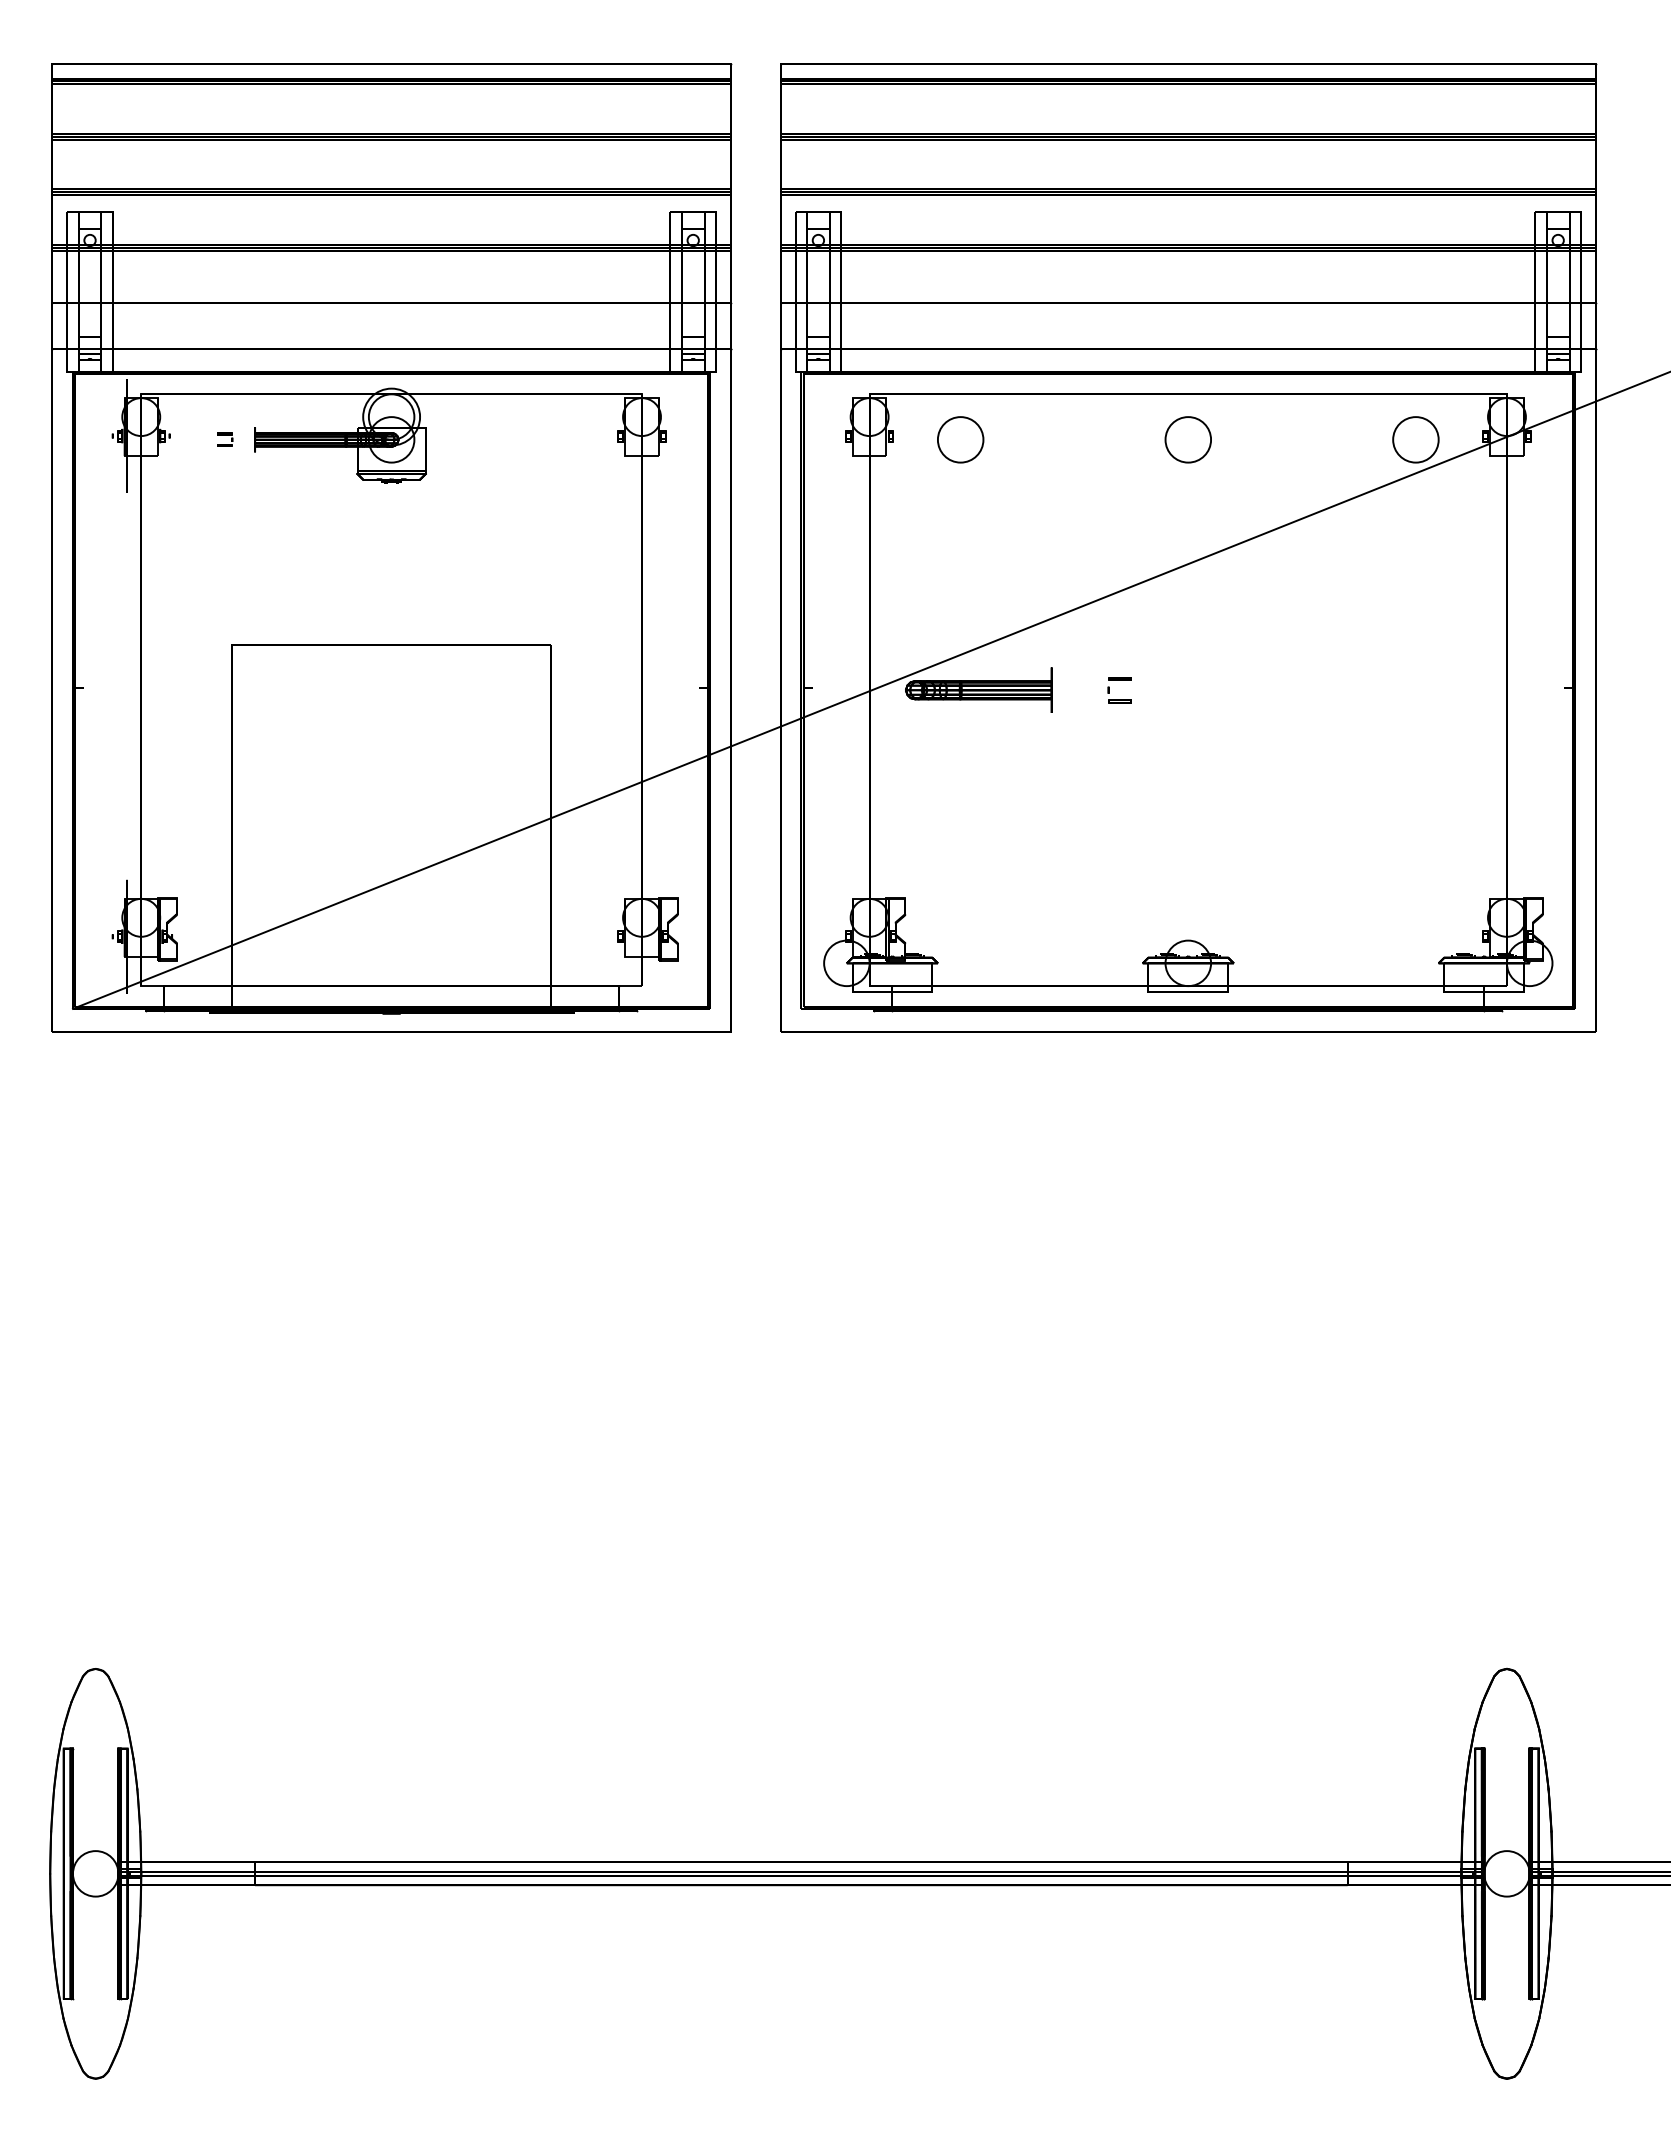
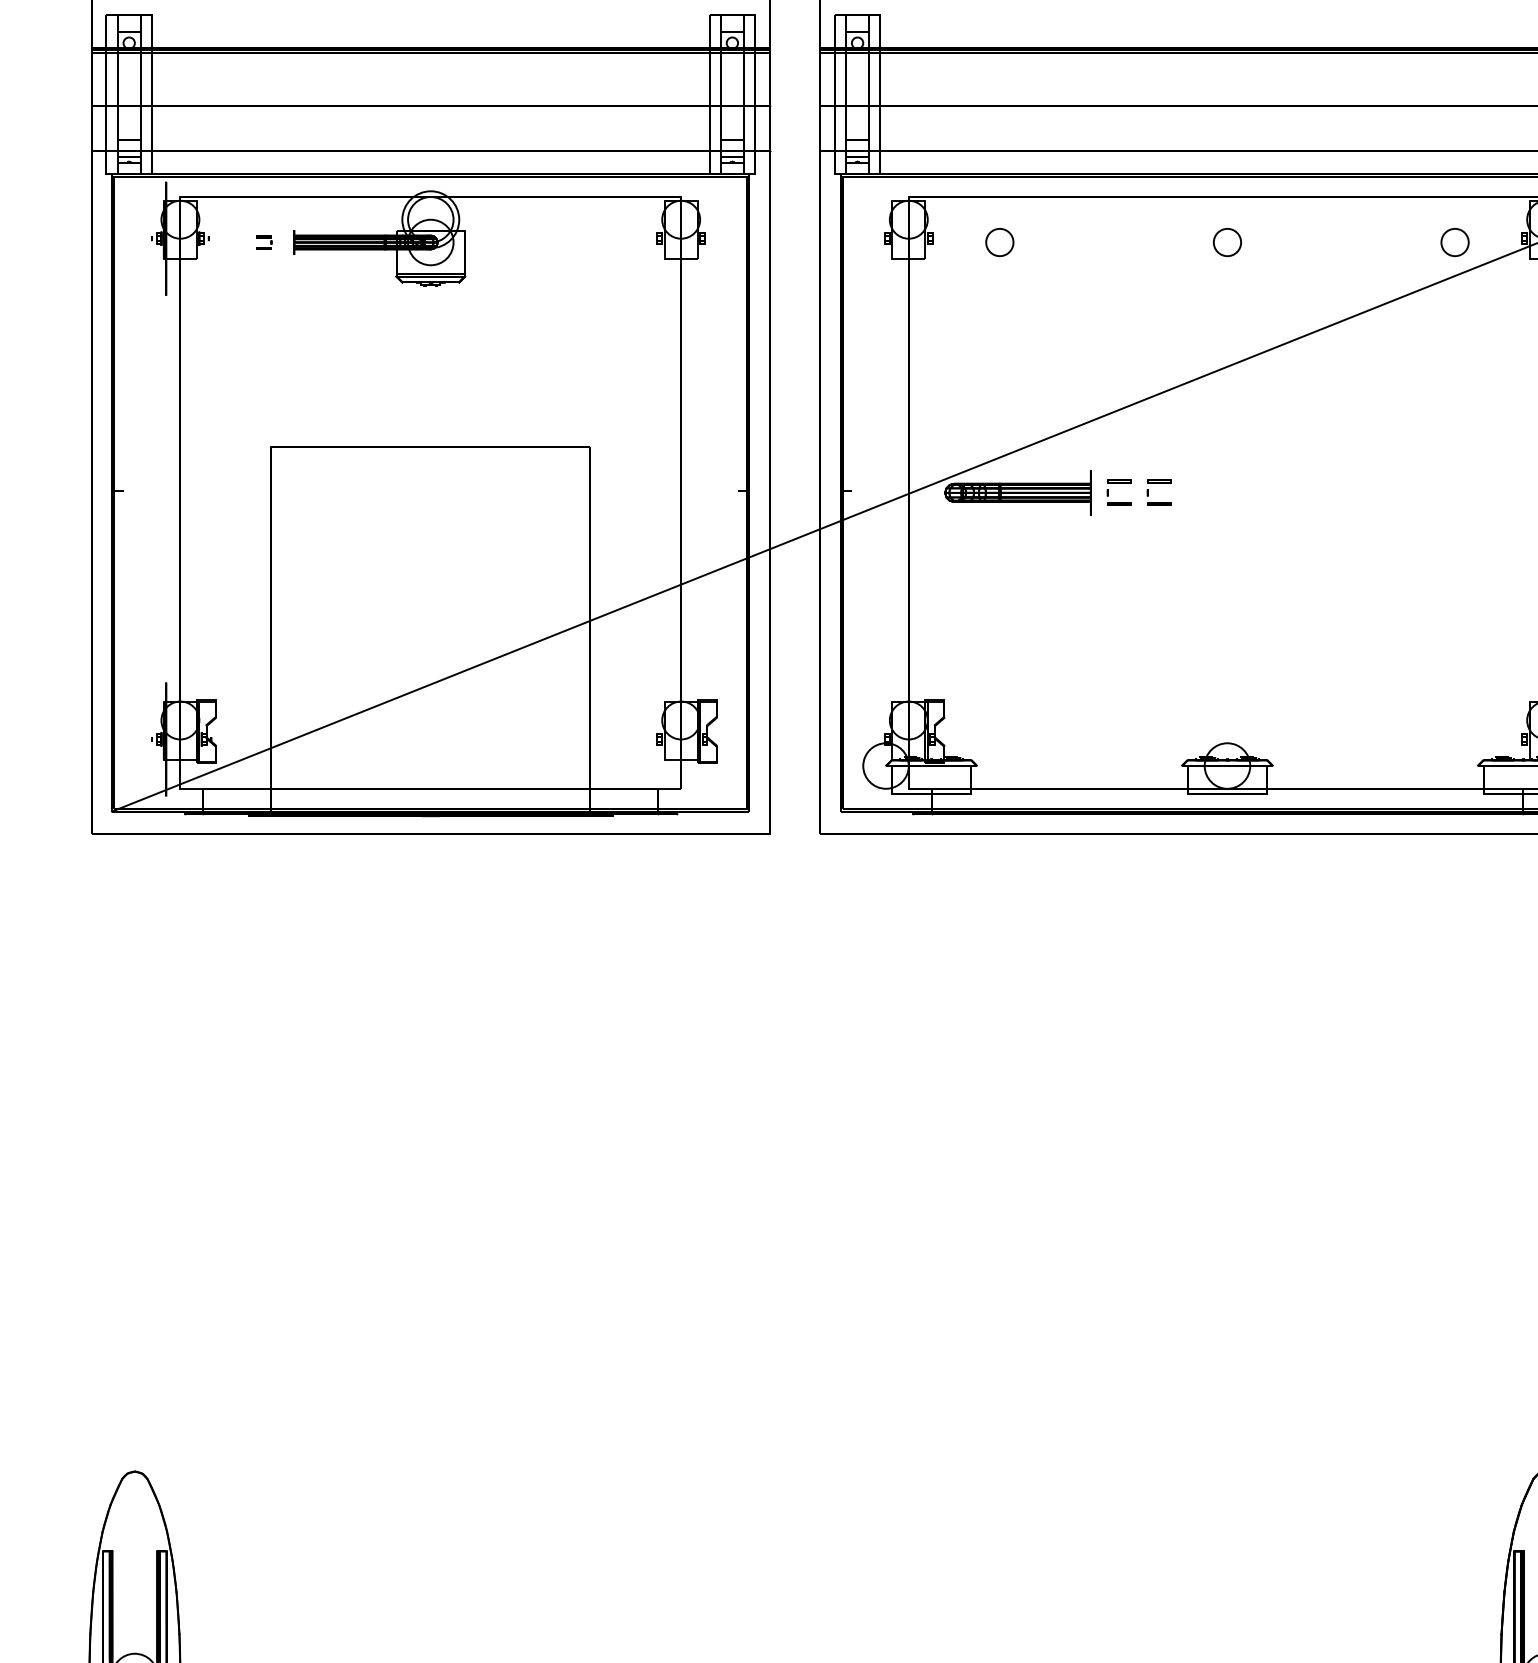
circle: (960, 439) -> (999, 242), size x0.6
circle: (1188, 439) -> (1227, 242), size x0.6
circle: (1415, 439) -> (1454, 242), size x0.6
part: (1079, 699) -> (1118, 502), added

